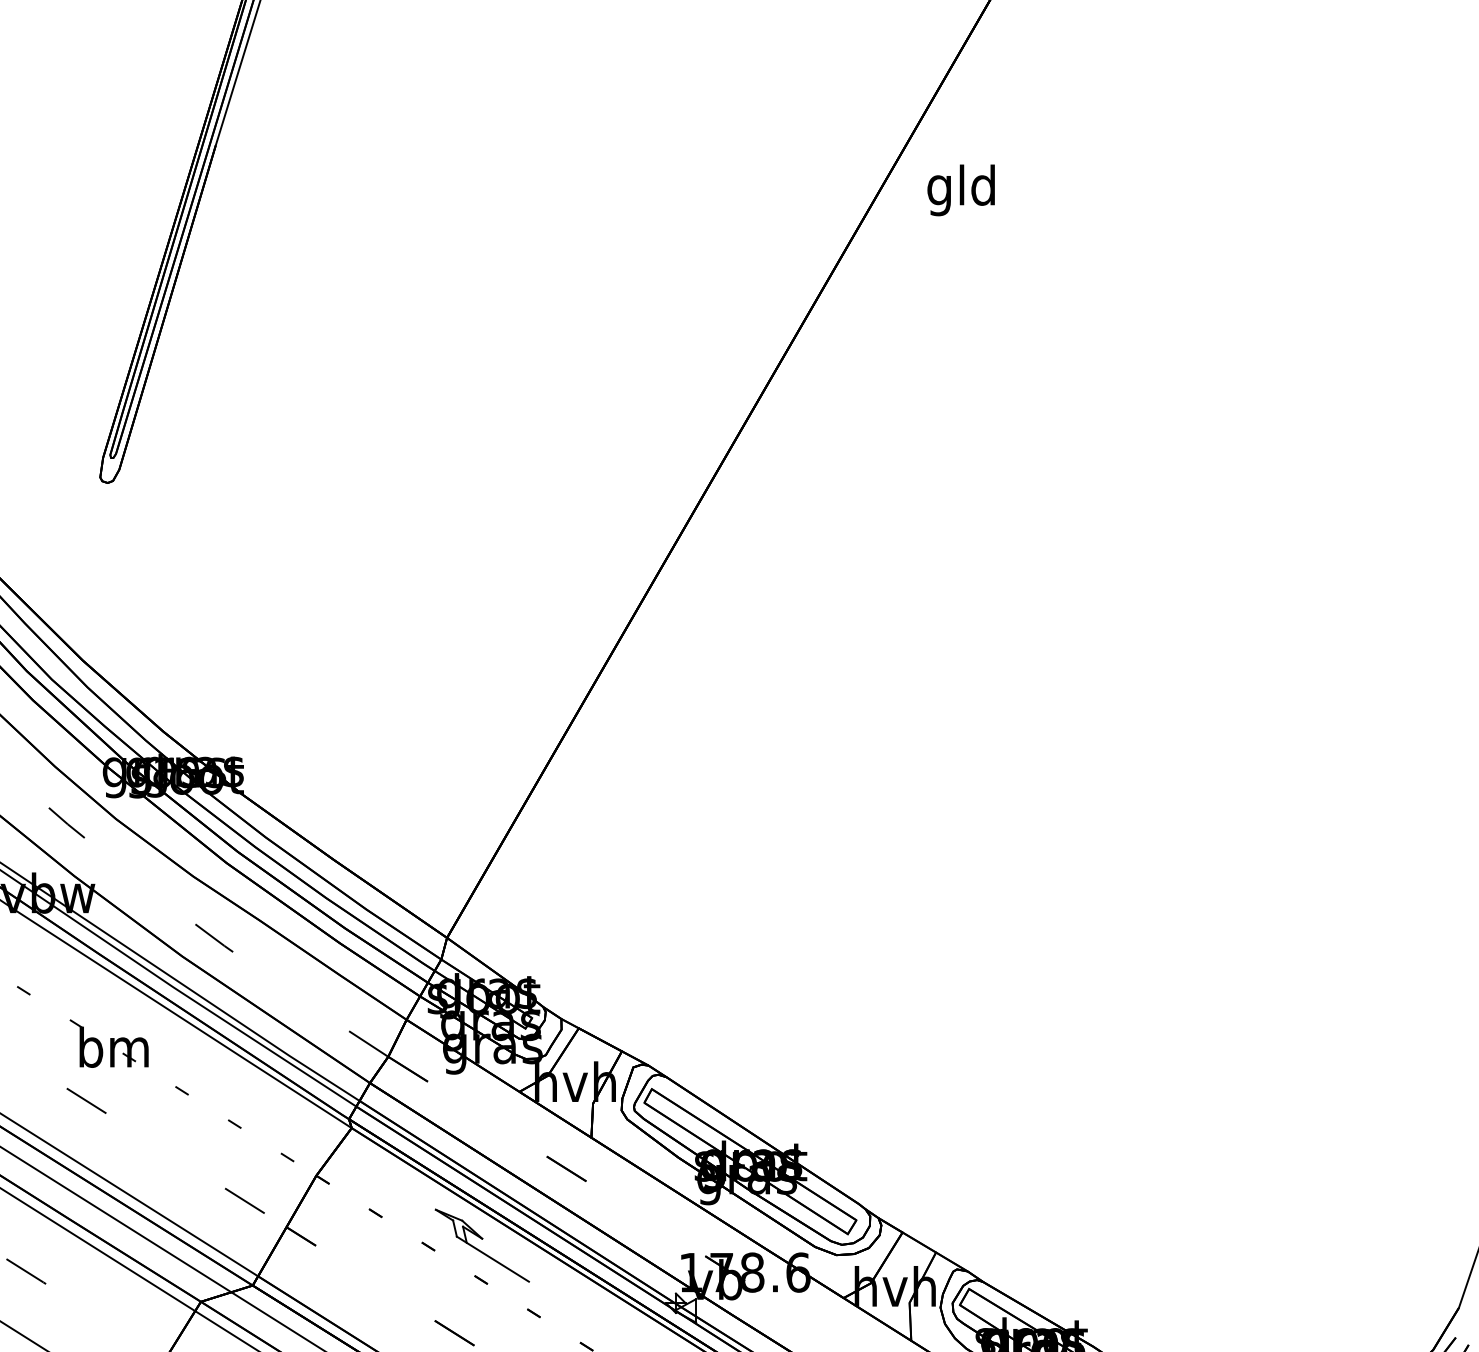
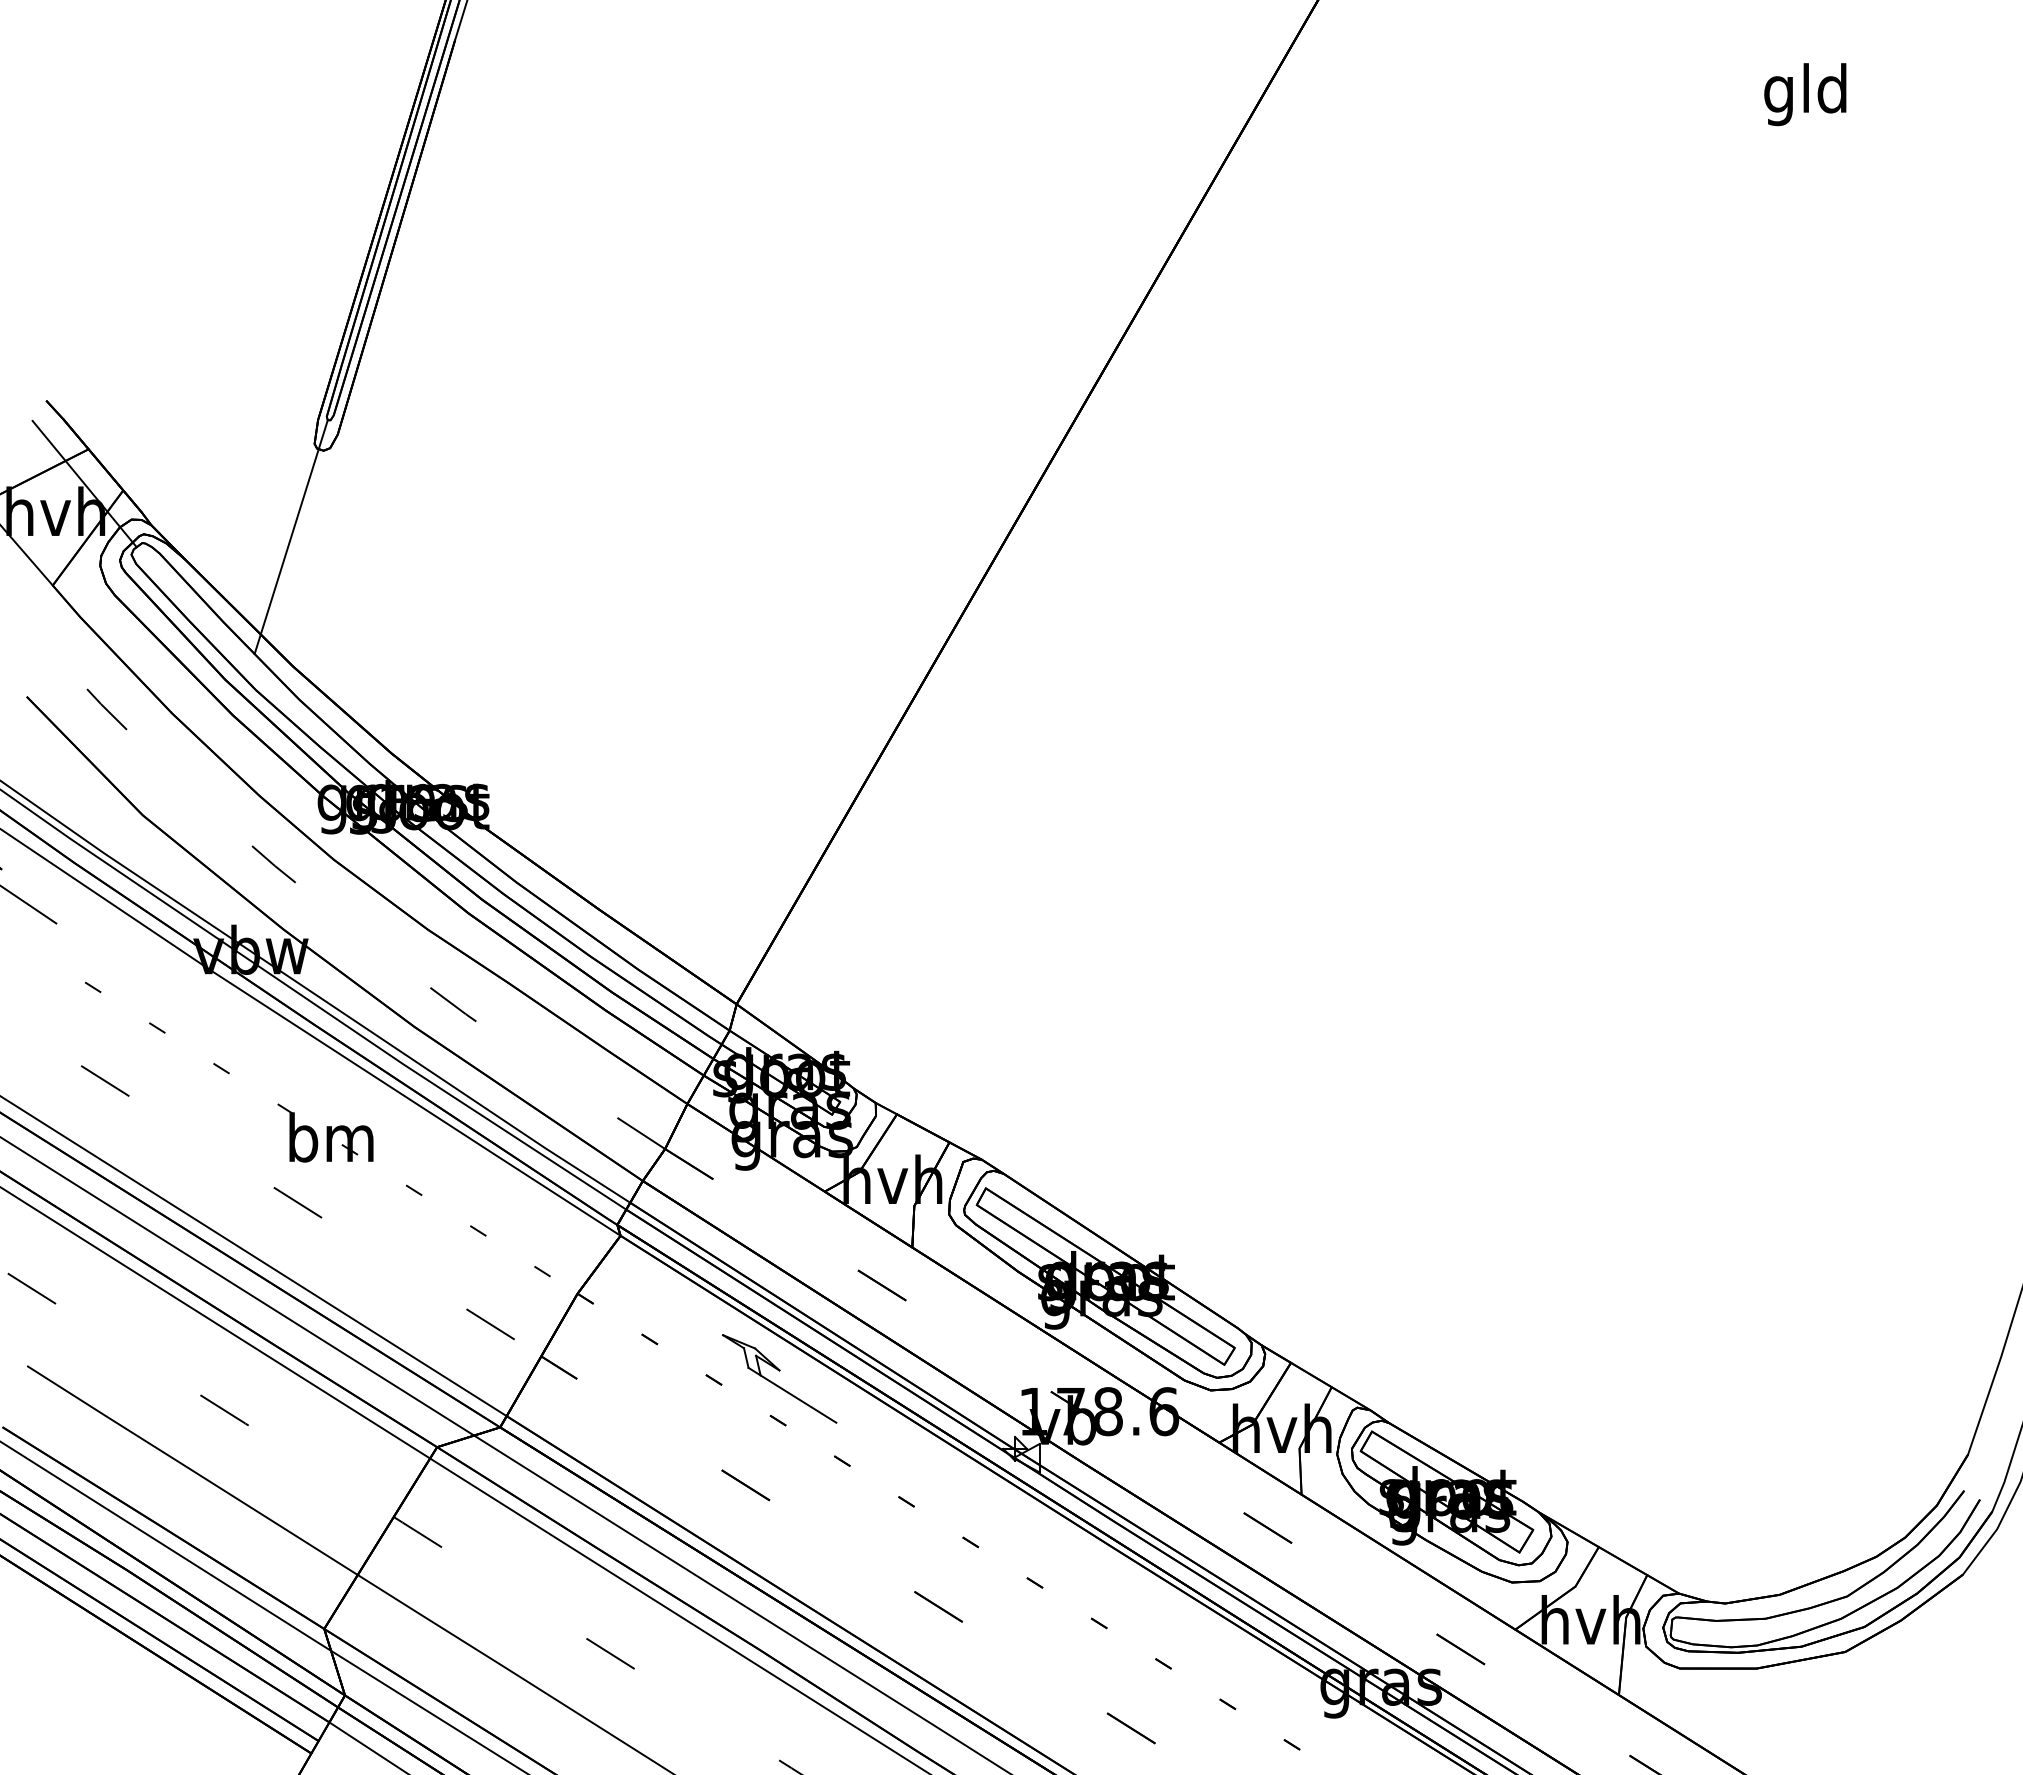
text: (961, 190) -> (1805, 94), moved
line: (80, 554) -> (290, 537), added

